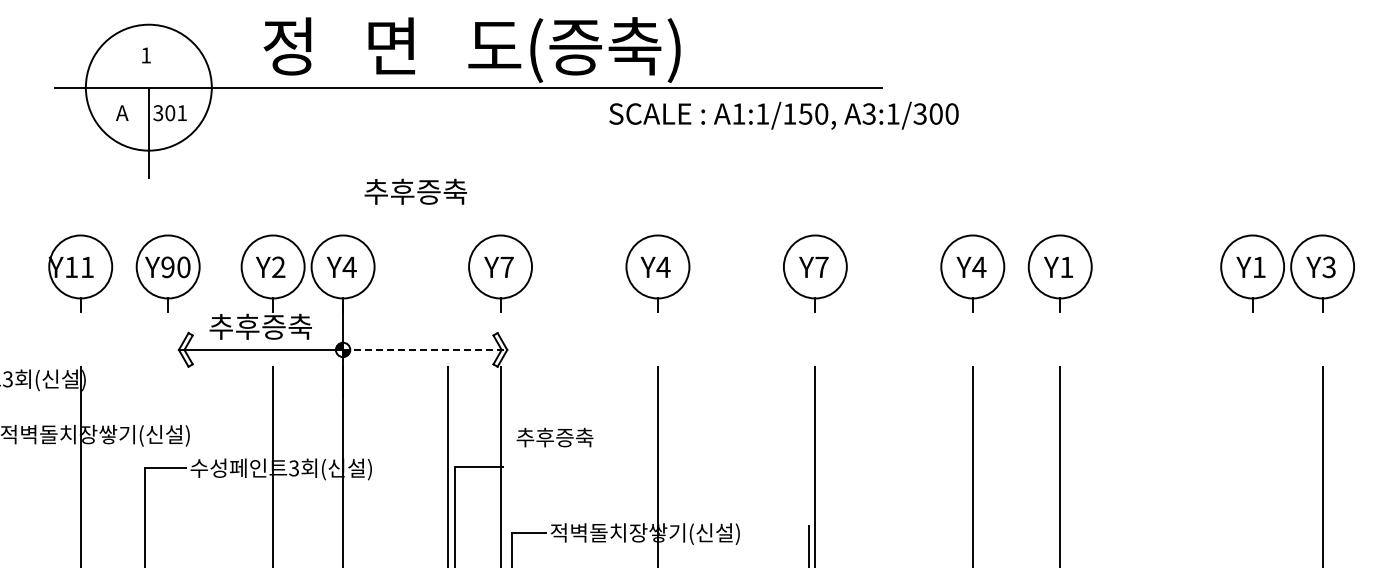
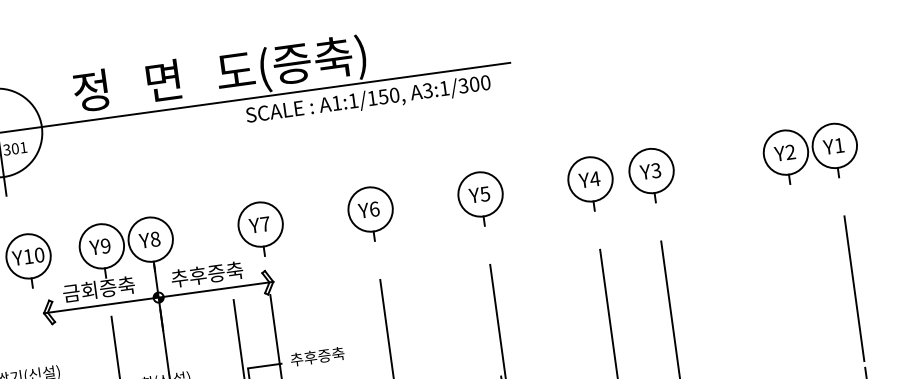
text: (783, 115) -> (368, 99), moved
text: (415, 191) -> (207, 274), moved
text: (1258, 266) -> (789, 151), Y1 -> Y2
text: (167, 267) -> (28, 256), Y90 -> Y10
text: (278, 267) -> (105, 246), Y2 -> Y9
text: (349, 267) -> (155, 239), Y4 -> Y8
text: (663, 267) -> (374, 209), Y4 -> Y6
text: (821, 267) -> (484, 194), Y7 -> Y5
text: (1066, 267) -> (656, 170), Y1 -> Y3
text: (1328, 267) -> (838, 145), Y3 -> Y1
text: (234, 326) -> (80, 291), 추후증축 -> 금회증축
line: (425, 349) -> (216, 289), dashed -> solid
text: (554, 437) -> (317, 356), moved

